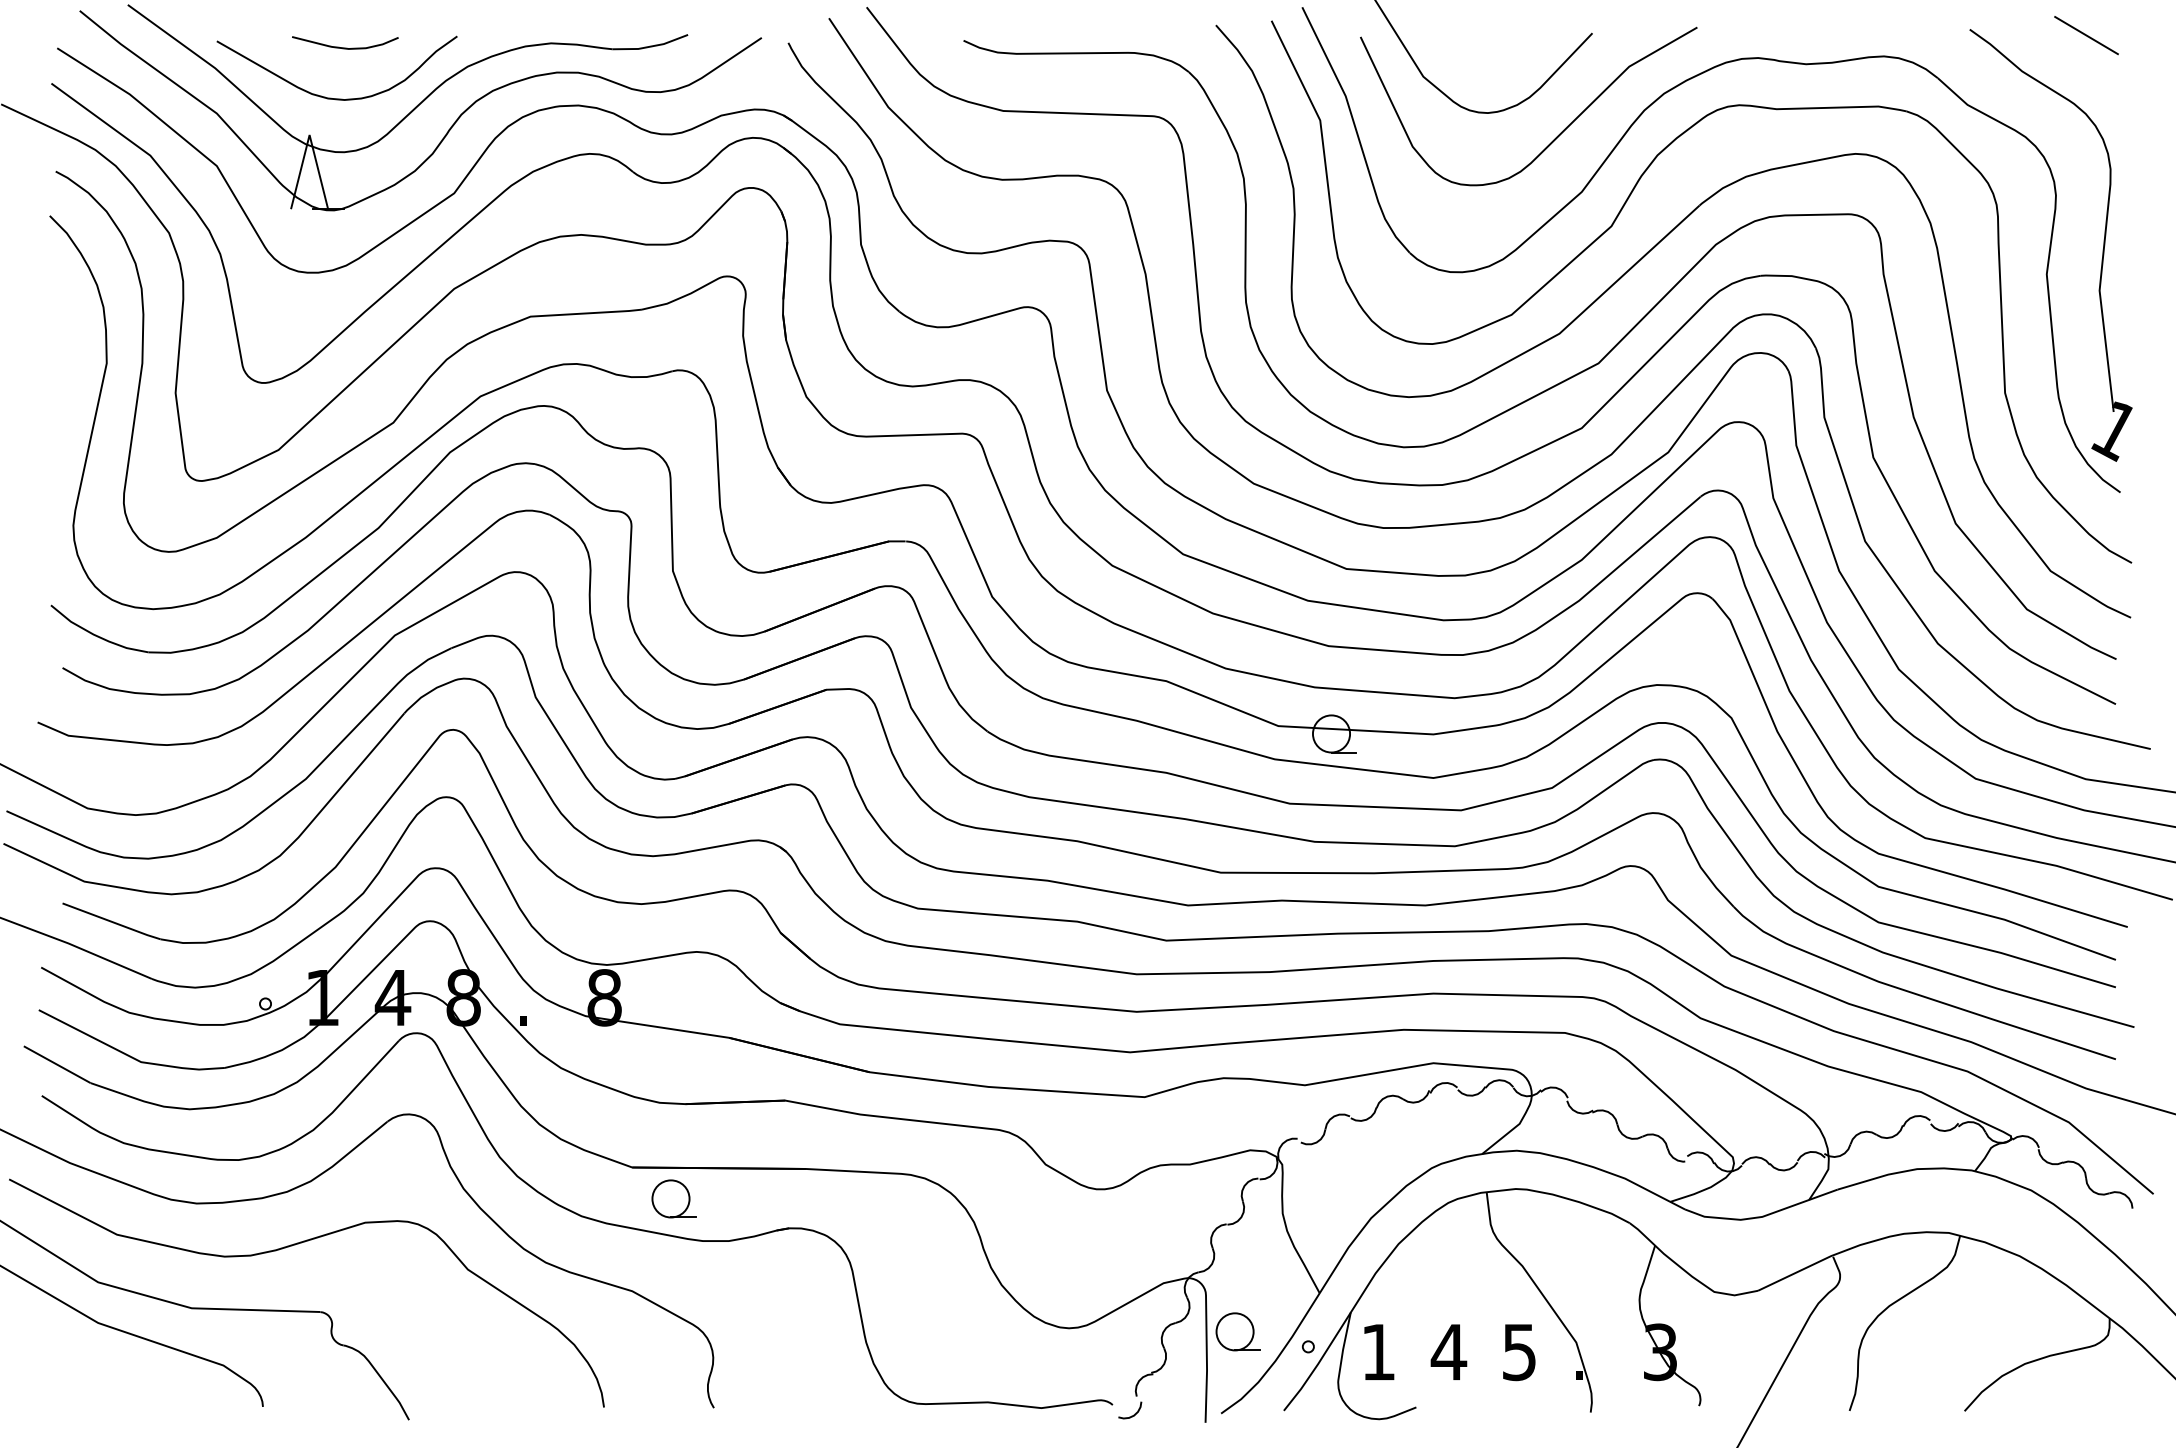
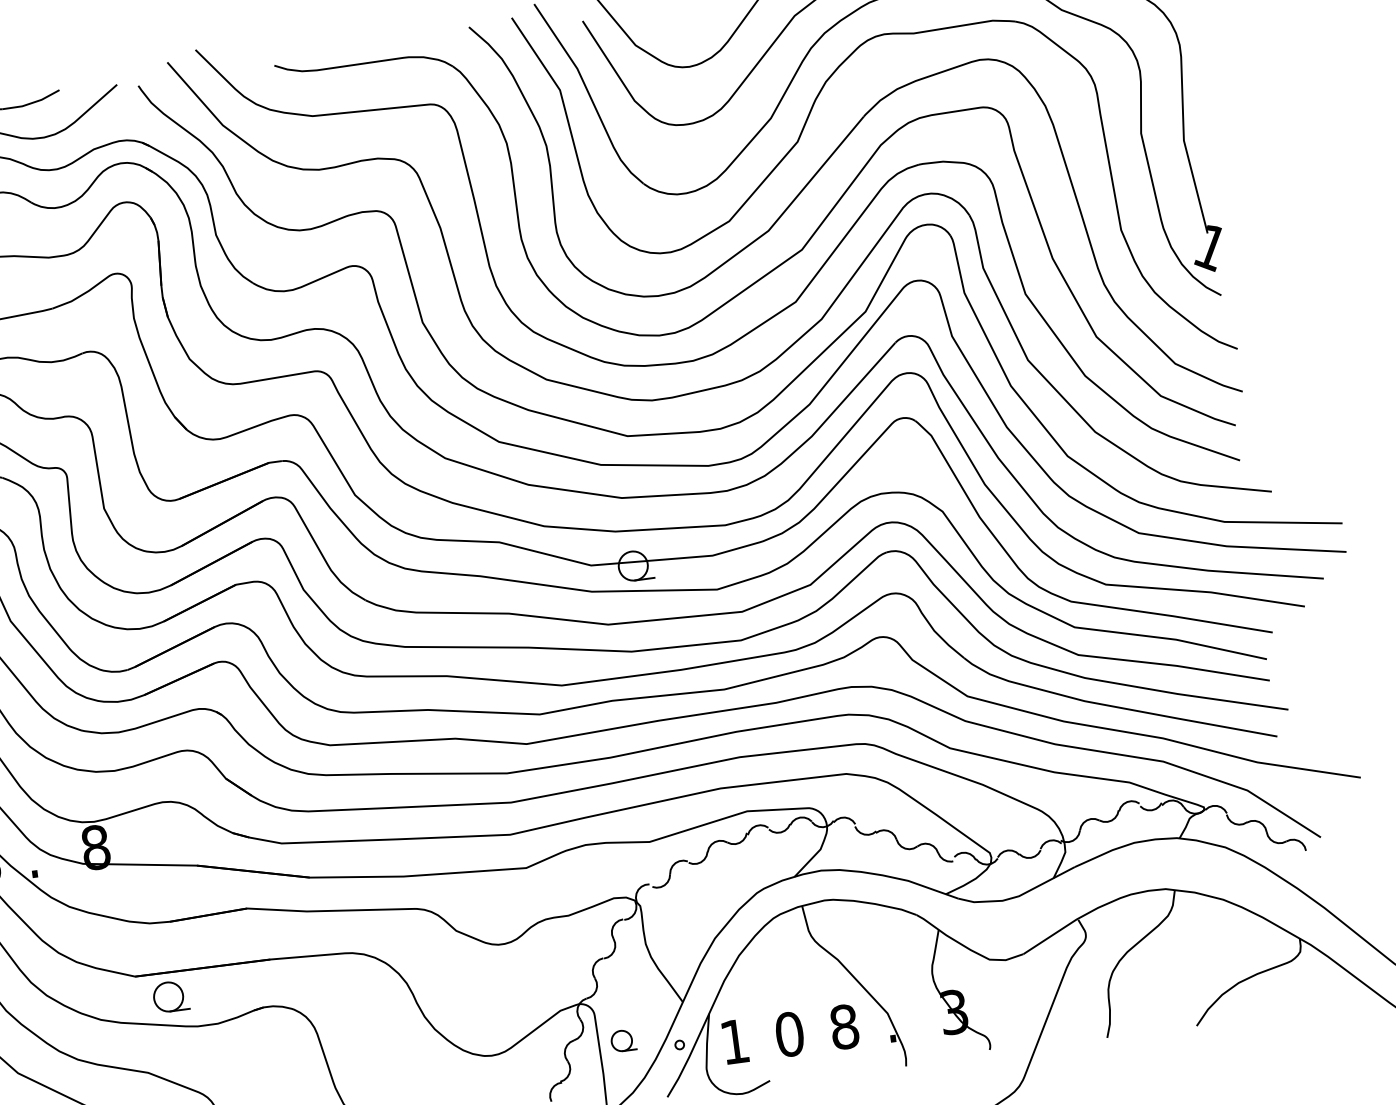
part: (1237, 1331) -> (623, 1040), size x0.7
text: (1448, 1352) -> (789, 1034), 4 -> 0
text: (1519, 1352) -> (844, 1027), 5 -> 8

